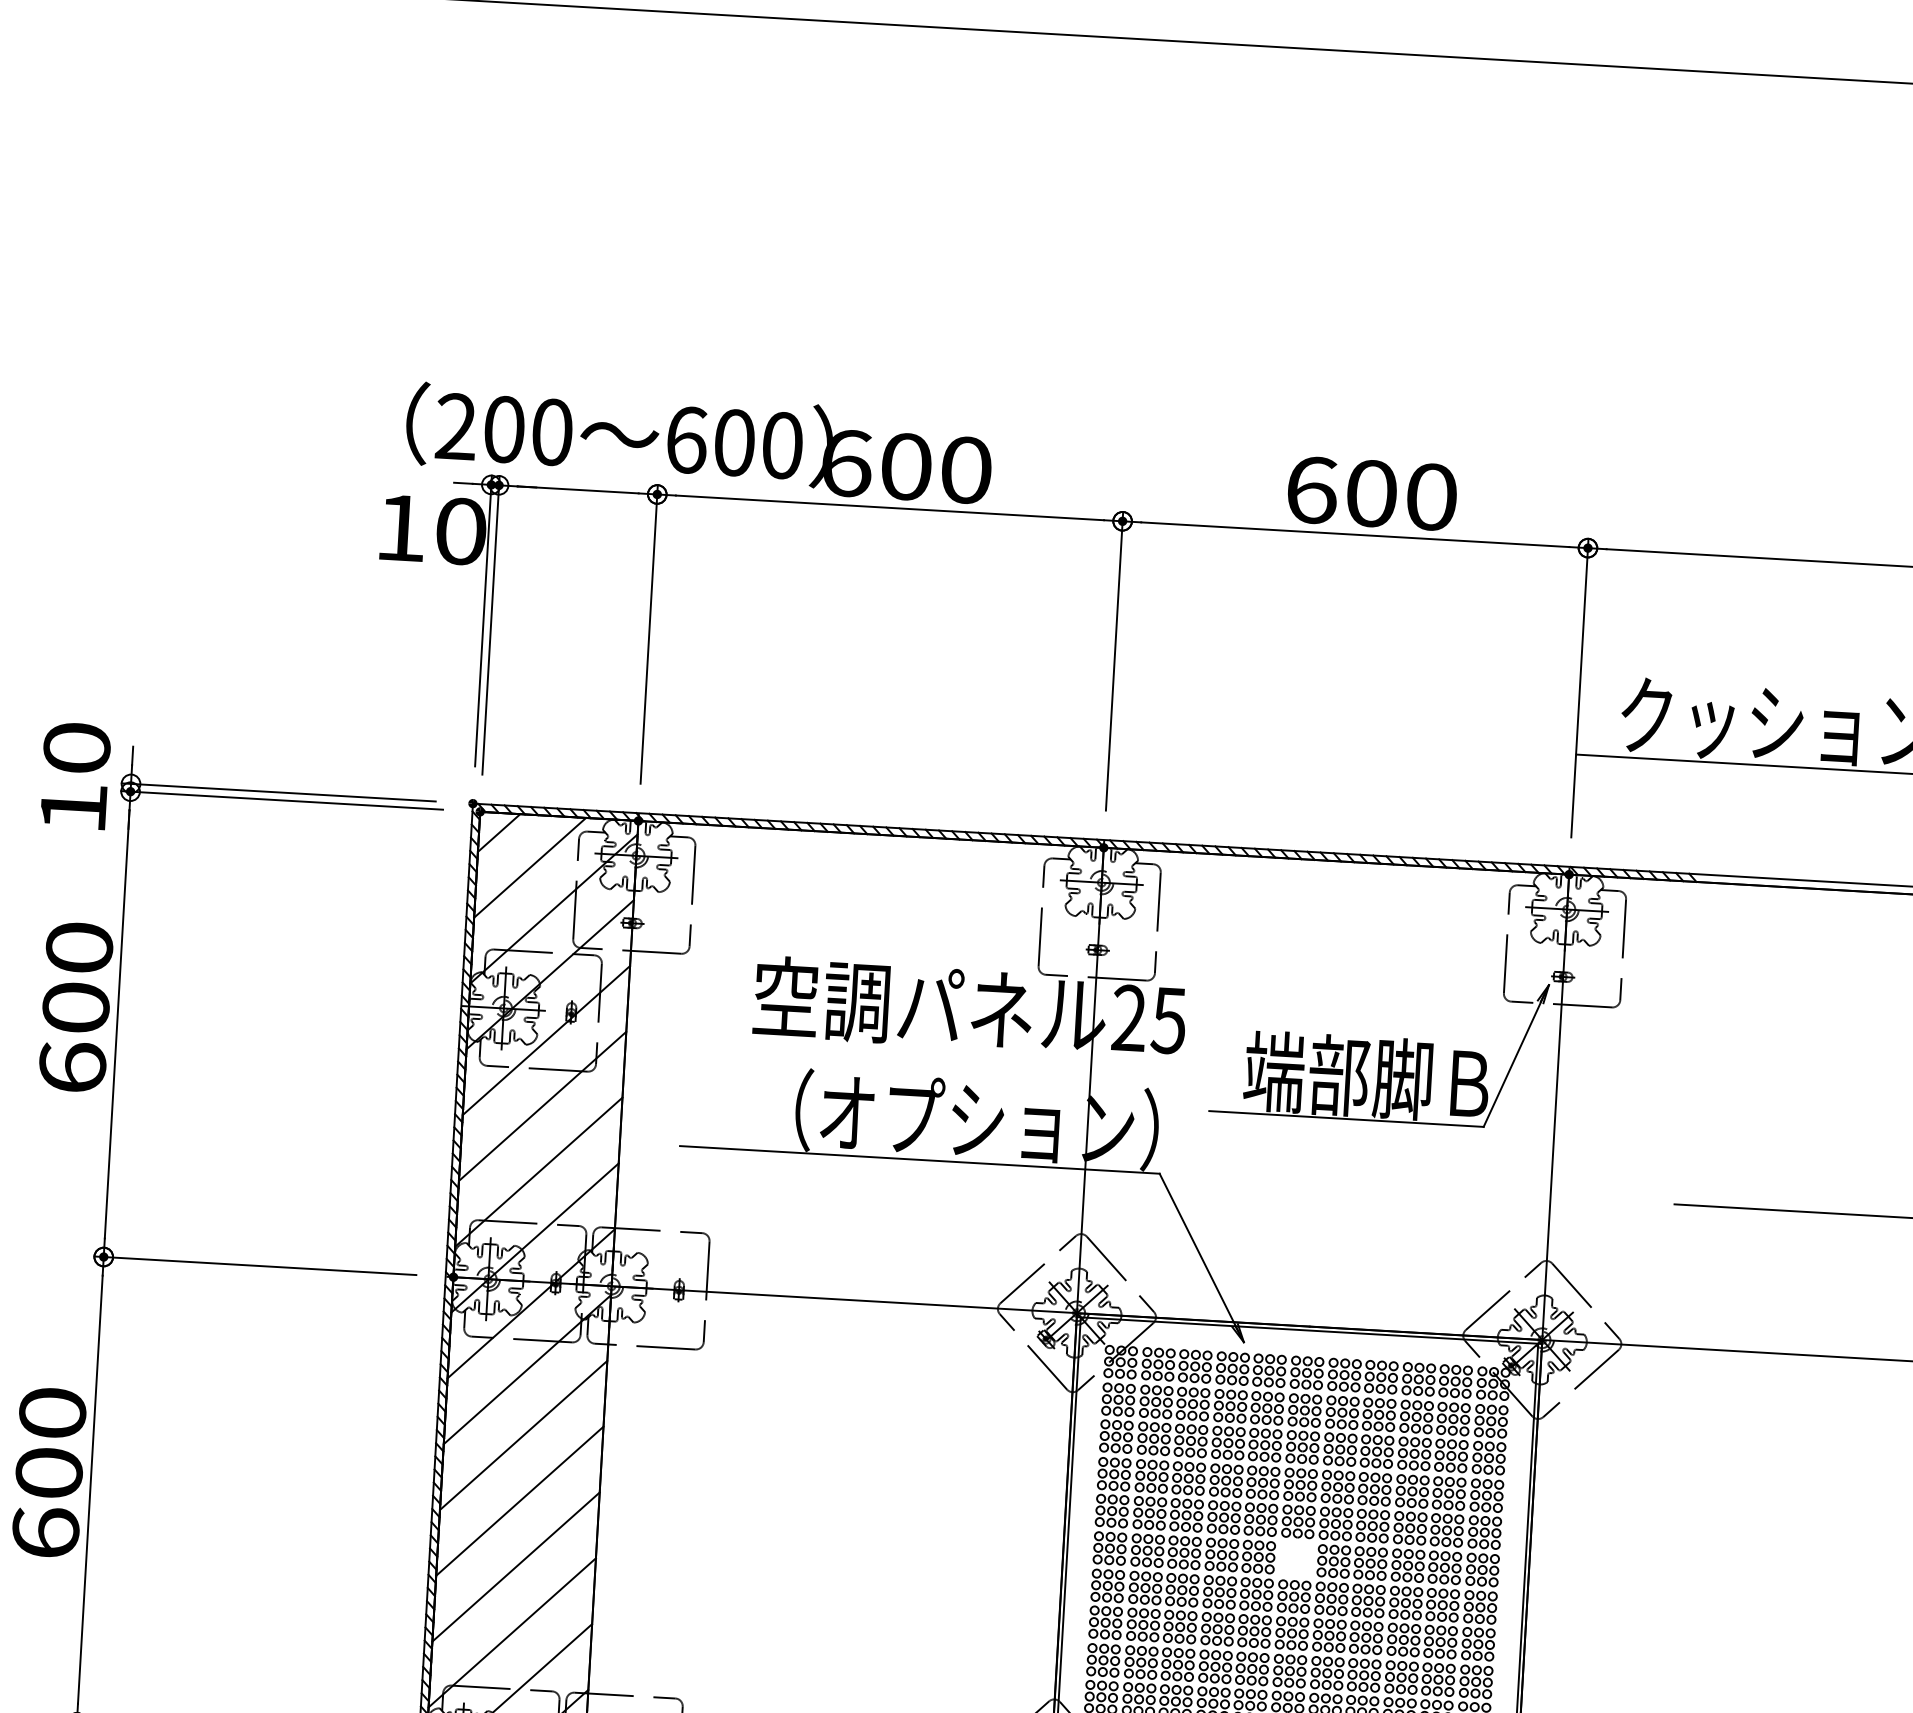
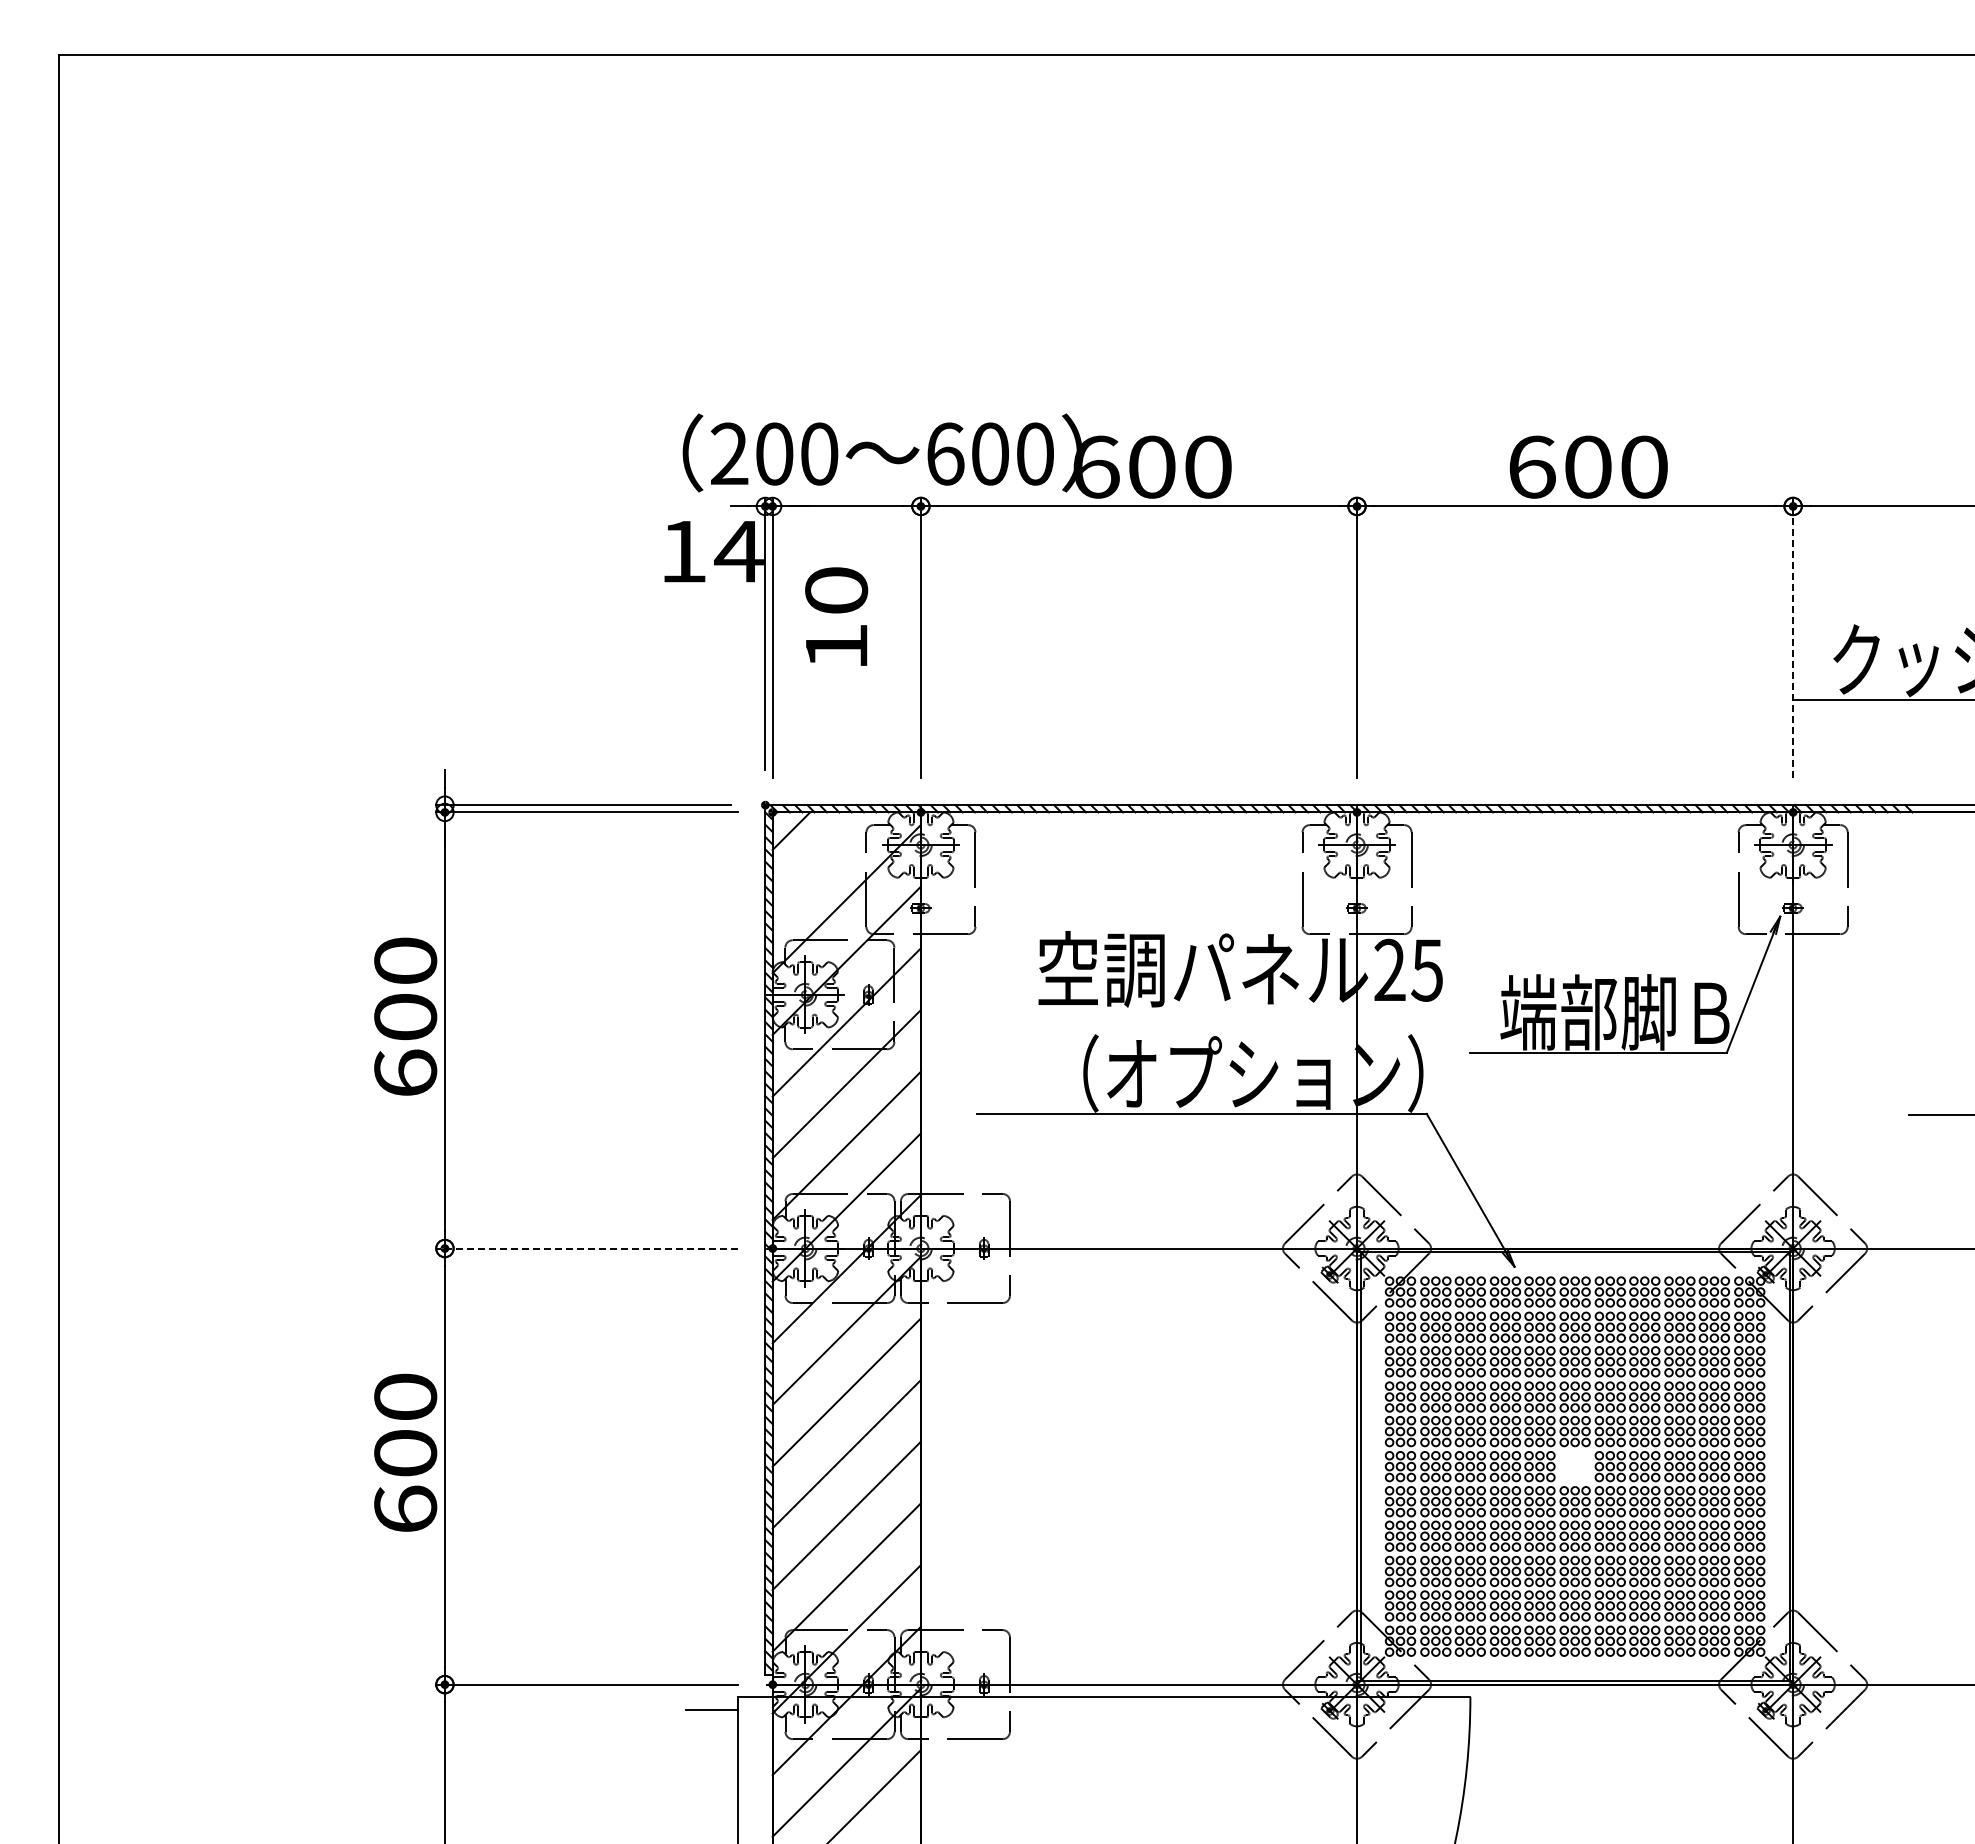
text: (459, 531) -> (738, 551), 10 -> 14
line: (1580, 687) -> (1793, 637), solid -> dashed
text: (75, 775) -> (836, 616), moved
line: (529, 867) -> (821, 861), removed
line: (255, 1265) -> (587, 1248), solid -> dashed

